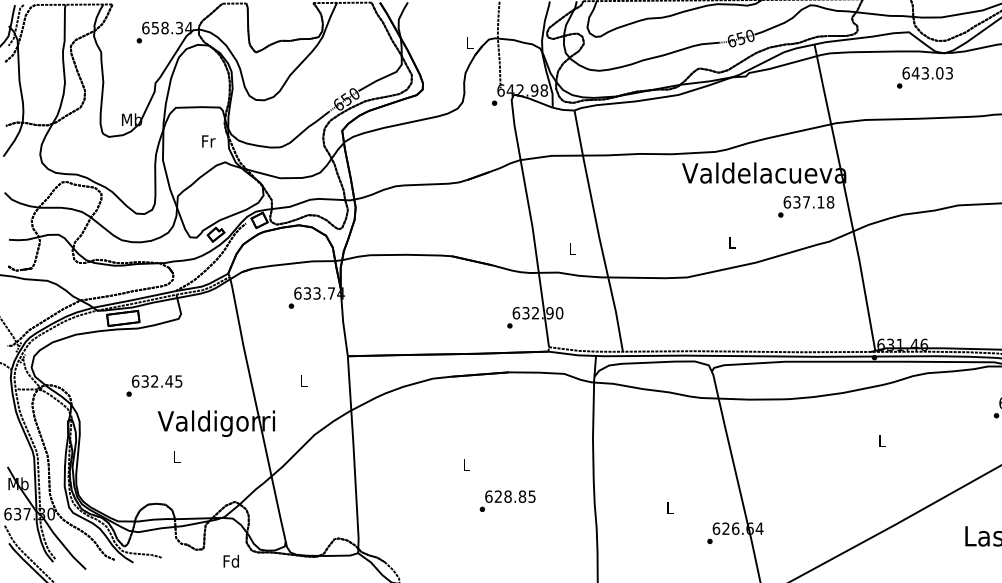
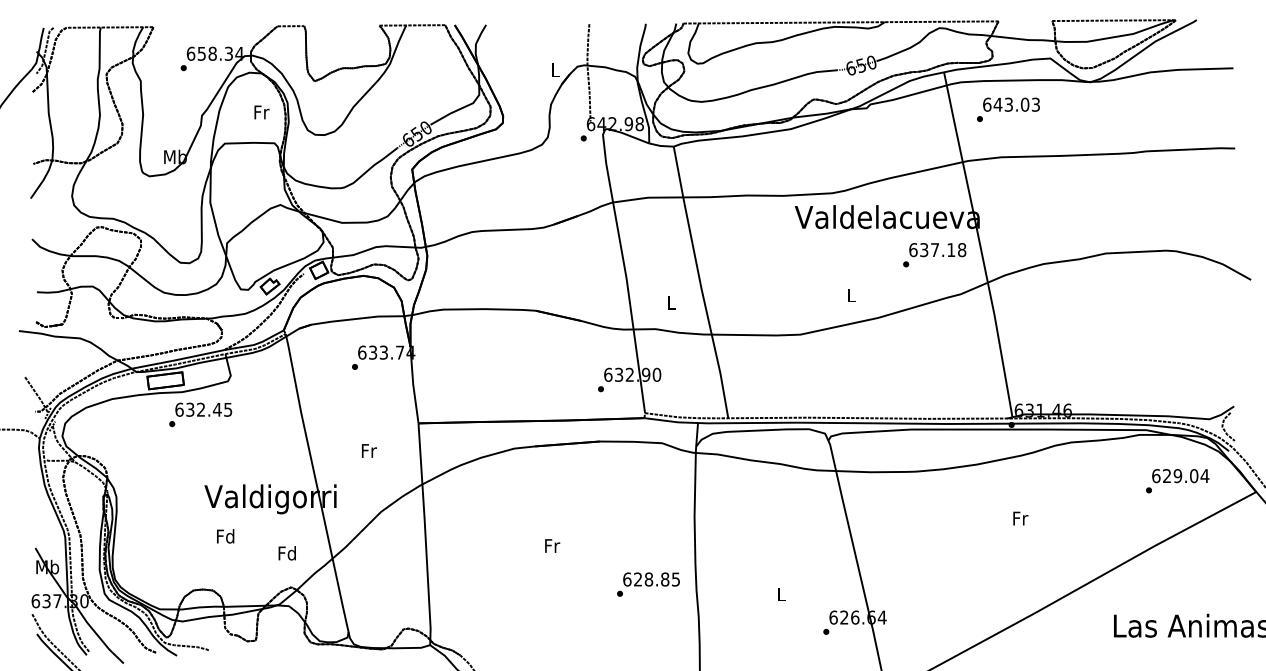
text: (925, 77) -> (1008, 109), moved
text: (208, 141) -> (261, 112), moved
text: (303, 380) -> (368, 450), L -> Fr
text: (154, 385) -> (200, 414), moved
text: (882, 440) -> (1020, 518), L -> Fr
text: (176, 456) -> (225, 536), L -> Fd
text: (466, 464) -> (552, 545), L -> Fr
text: (507, 501) -> (648, 584), moved
text: (230, 561) -> (286, 553), moved

